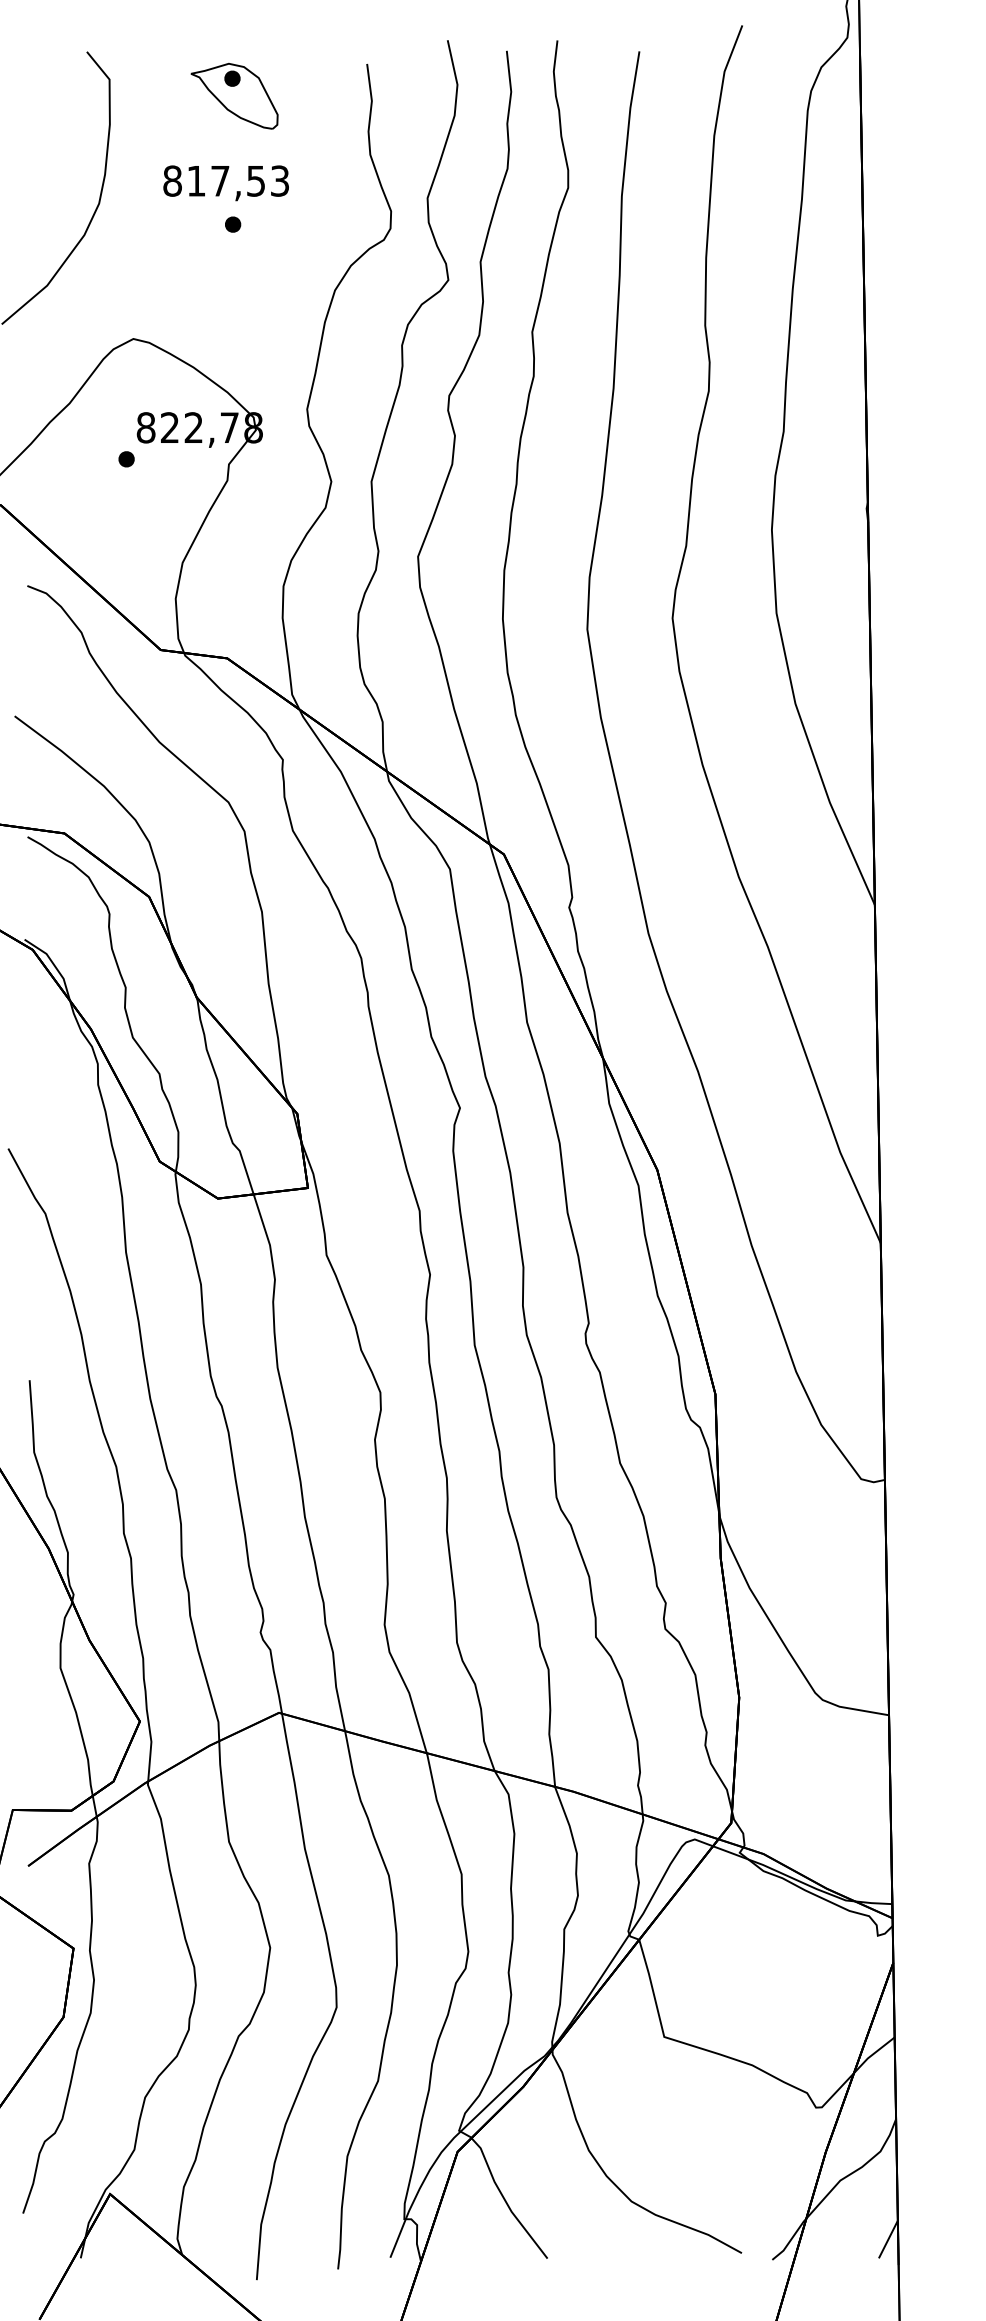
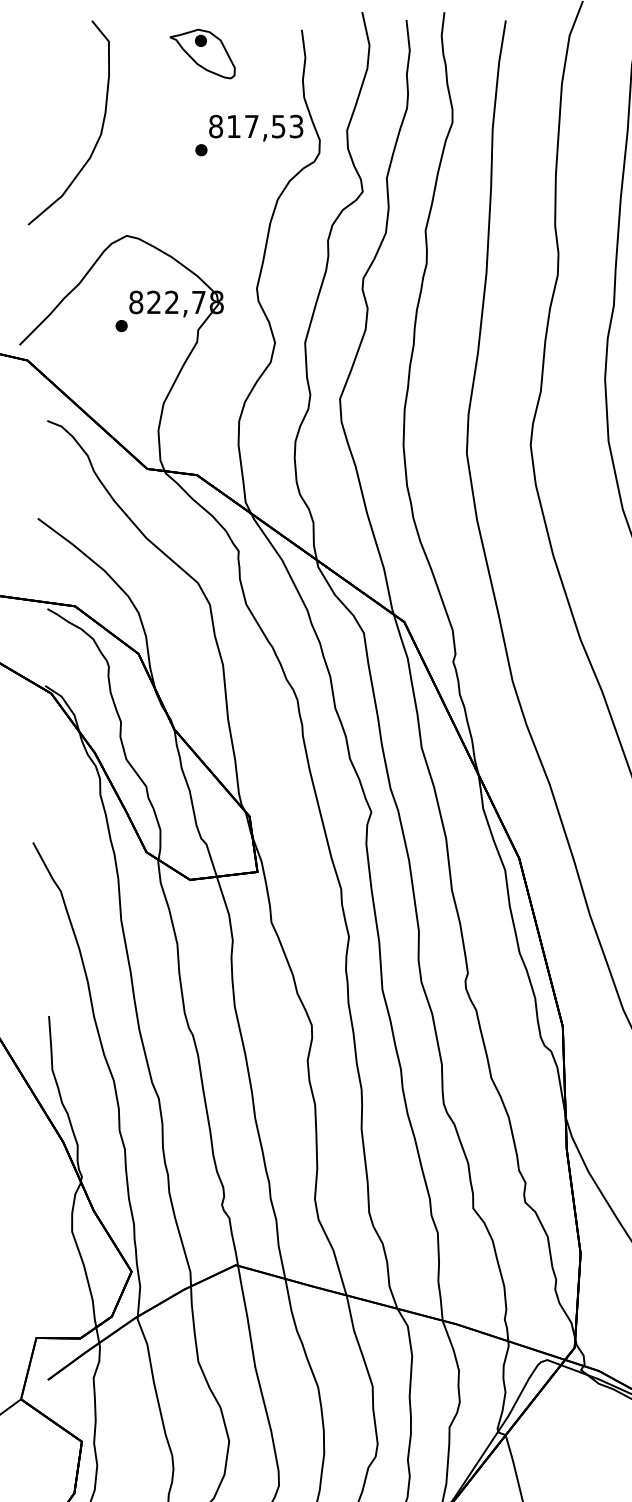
text: (225, 183) -> (255, 128), moved

